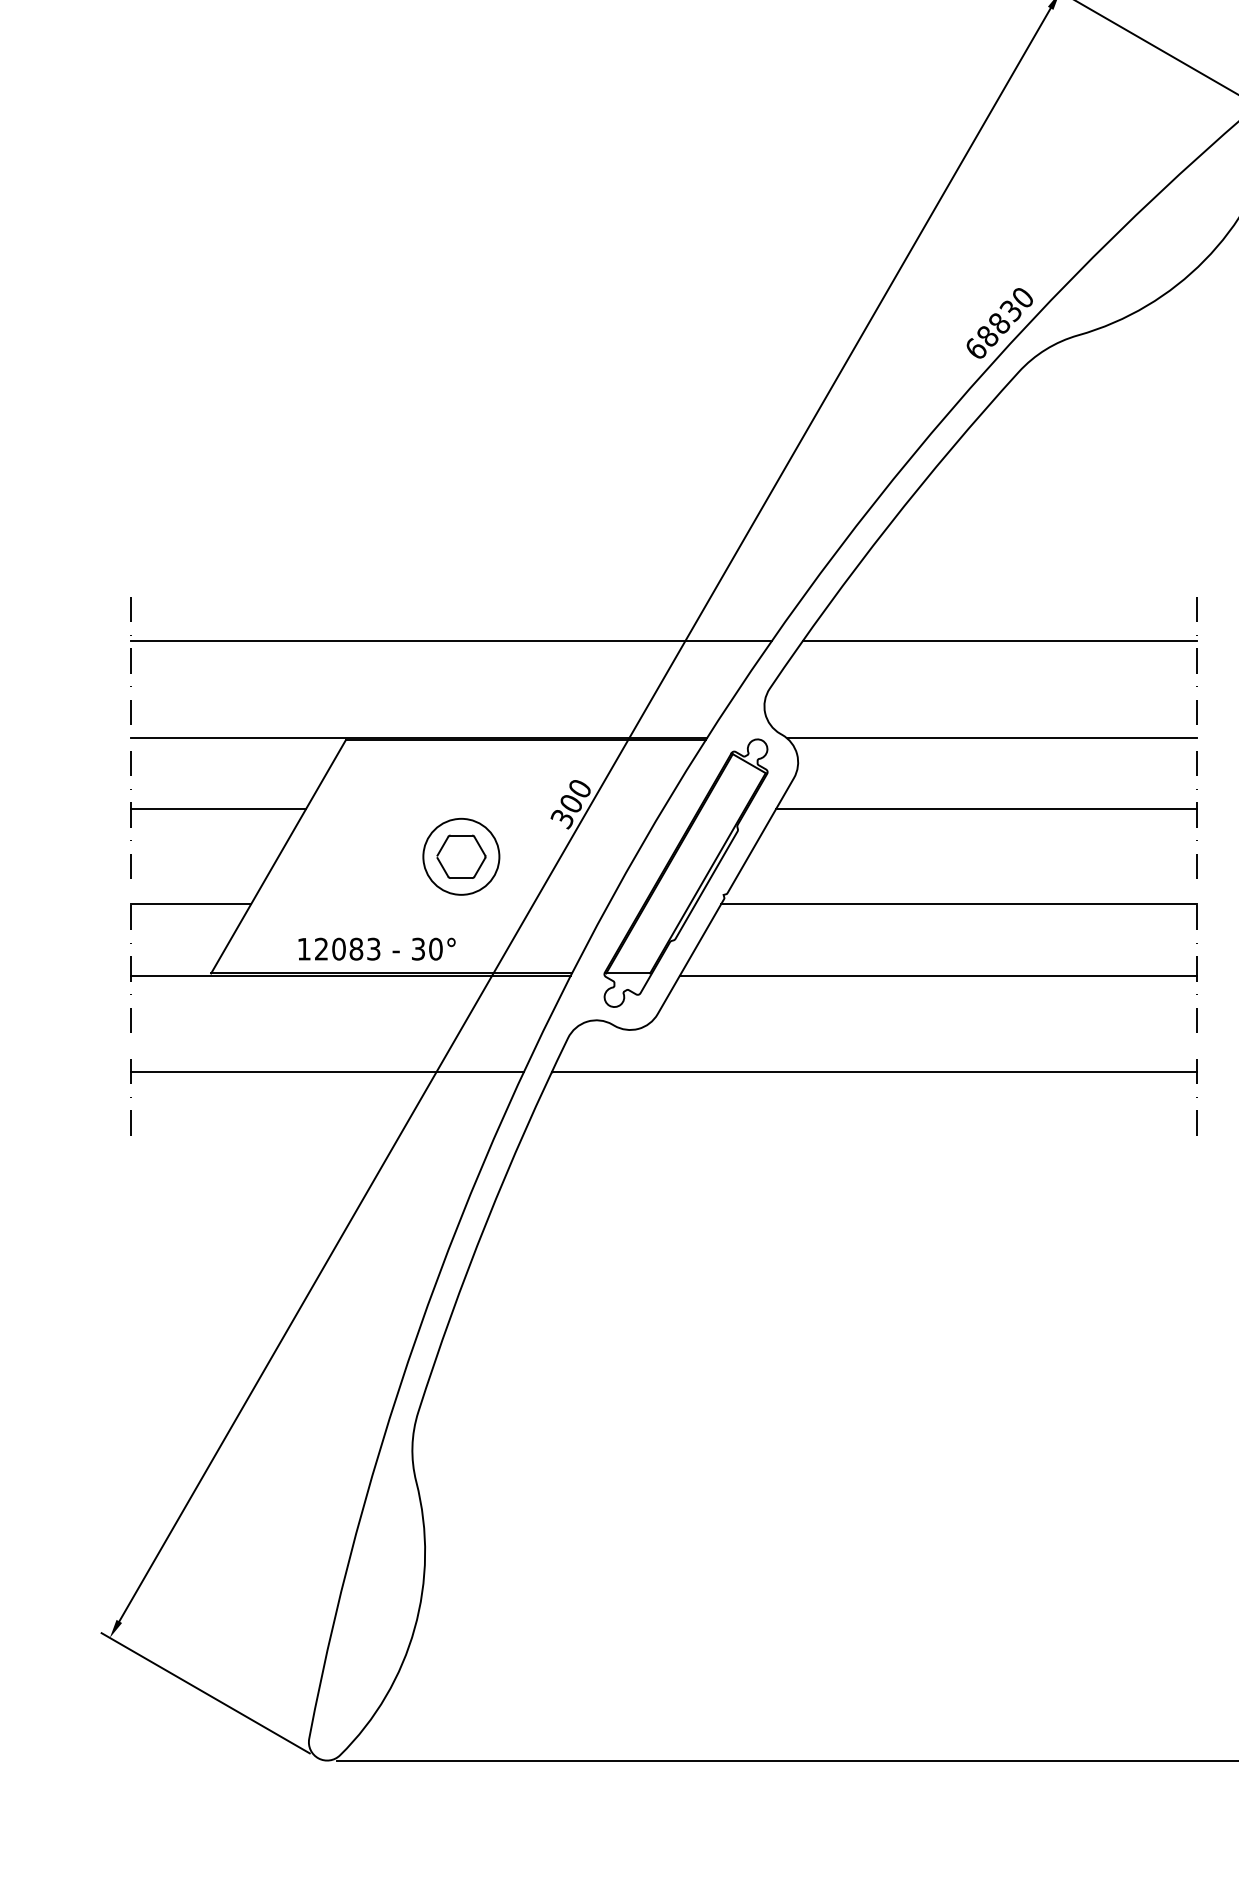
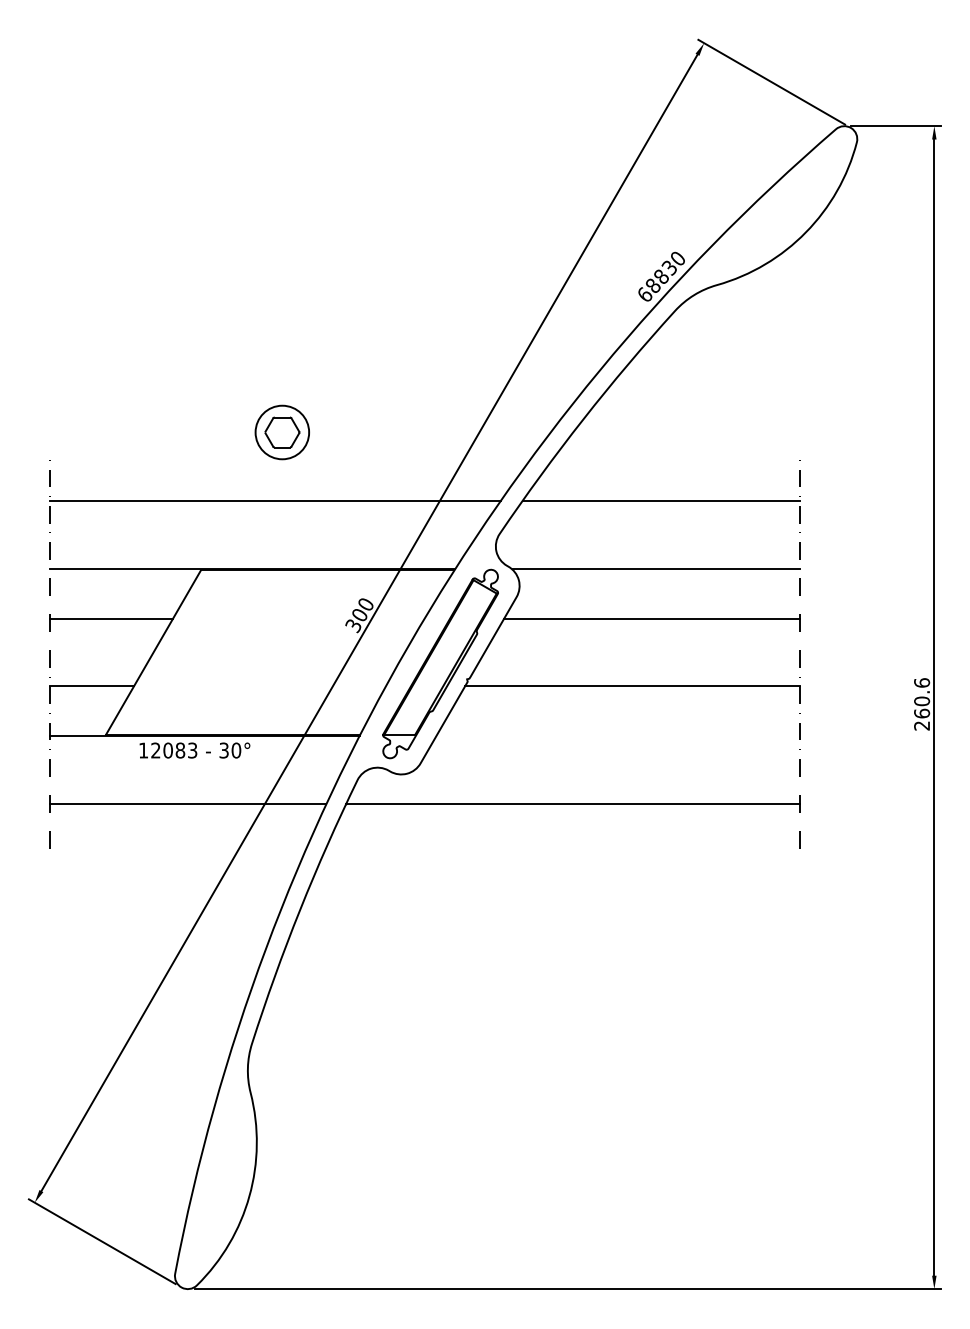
part: (460, 856) -> (281, 432), moved
text: (376, 949) -> (194, 750), moved
line: (938, 976) -> (618, 736), removed

